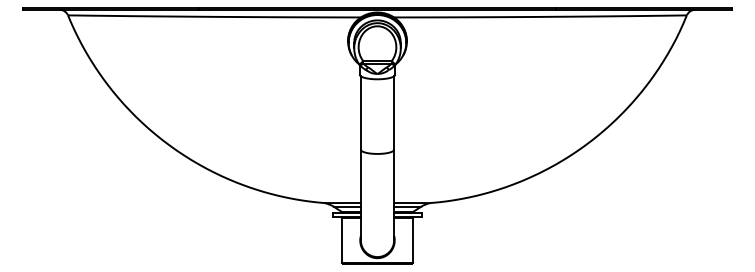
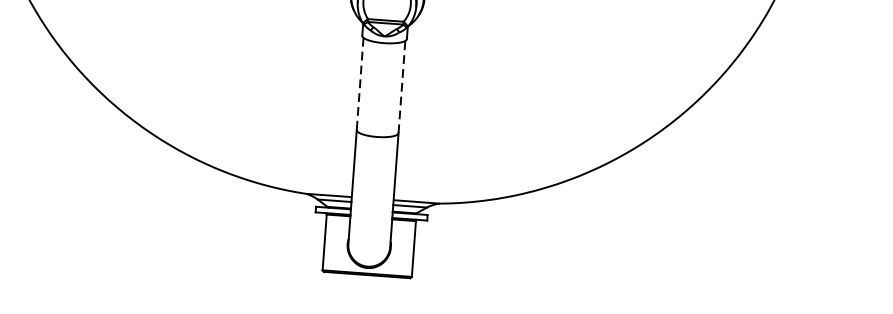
line: (360, 112) -> (359, 83), solid -> dashed
line: (394, 112) -> (402, 86), solid -> dashed

